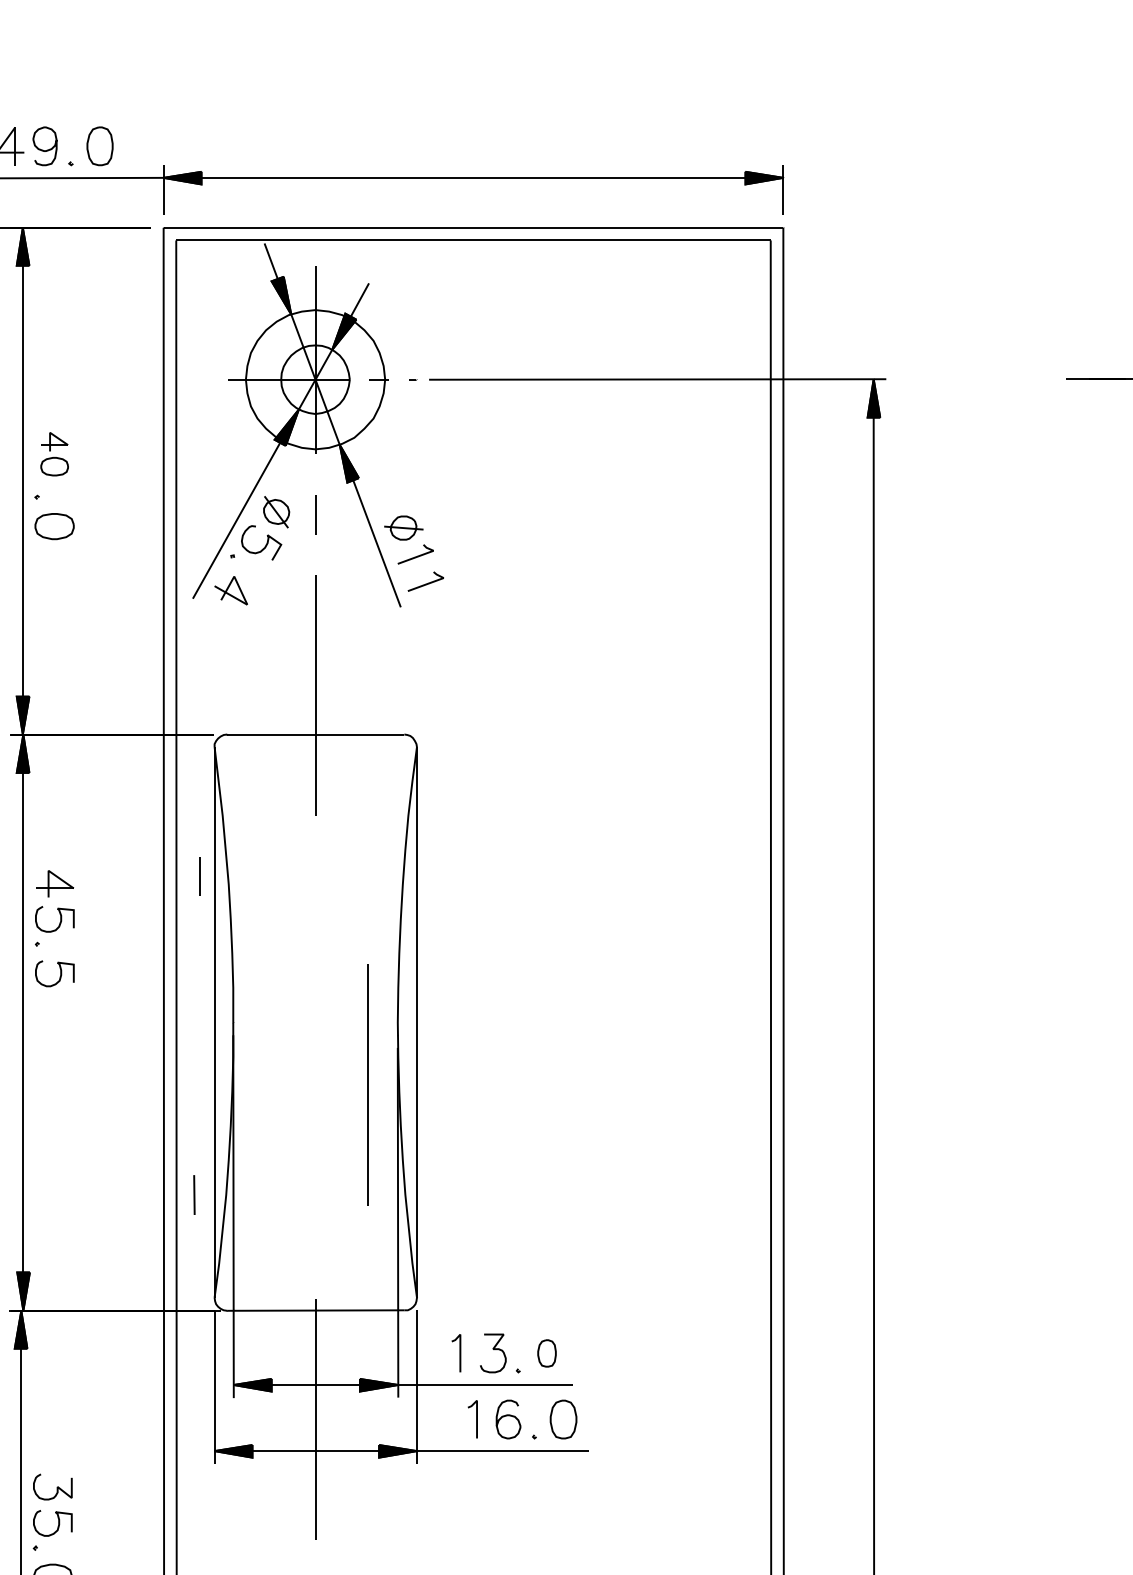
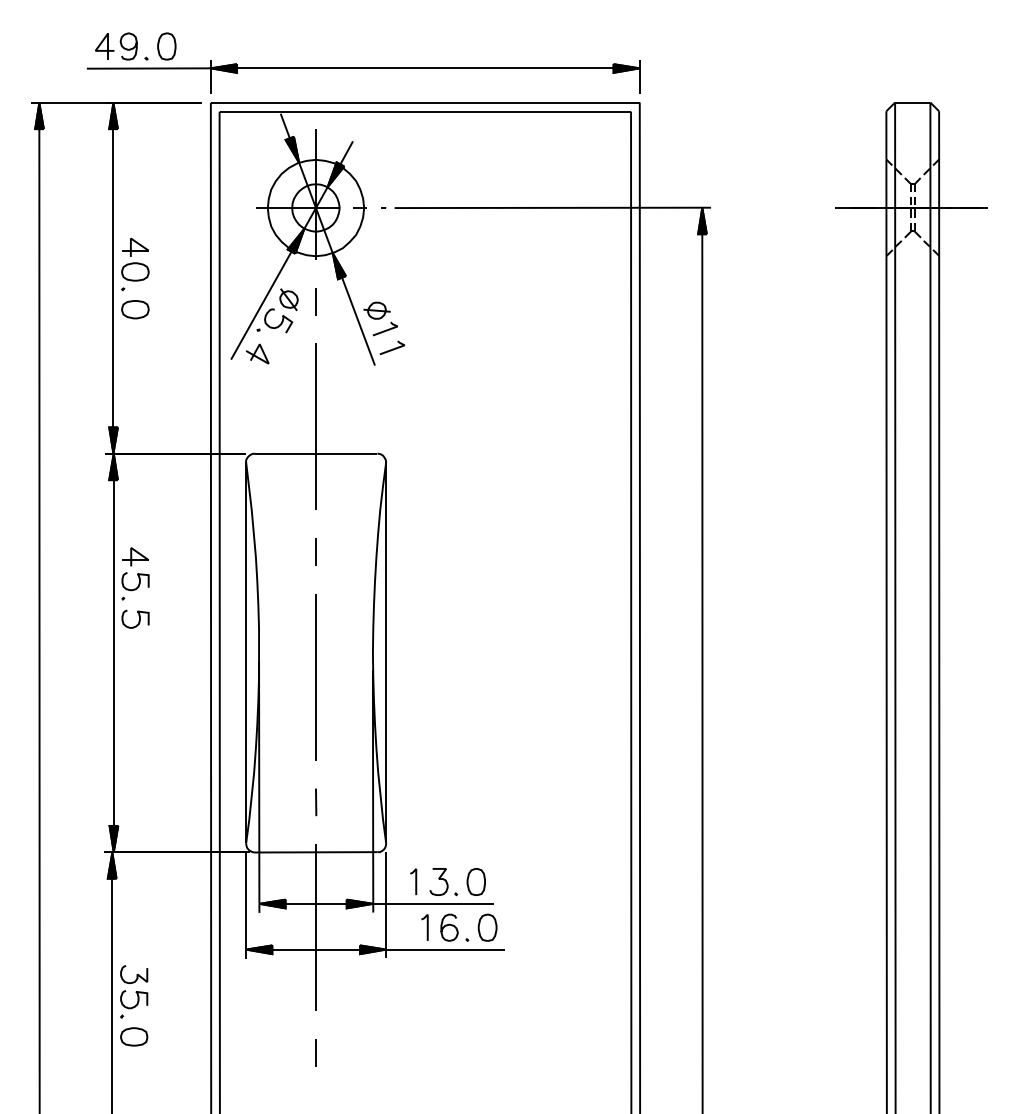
part: (54, 454) -> (135, 259), size x1.43
line: (199, 875) -> (315, 551), moved
line: (366, 1085) -> (315, 677), moved
line: (194, 1195) -> (316, 802), moved
part: (545, 1352) -> (475, 881), size x1.43

